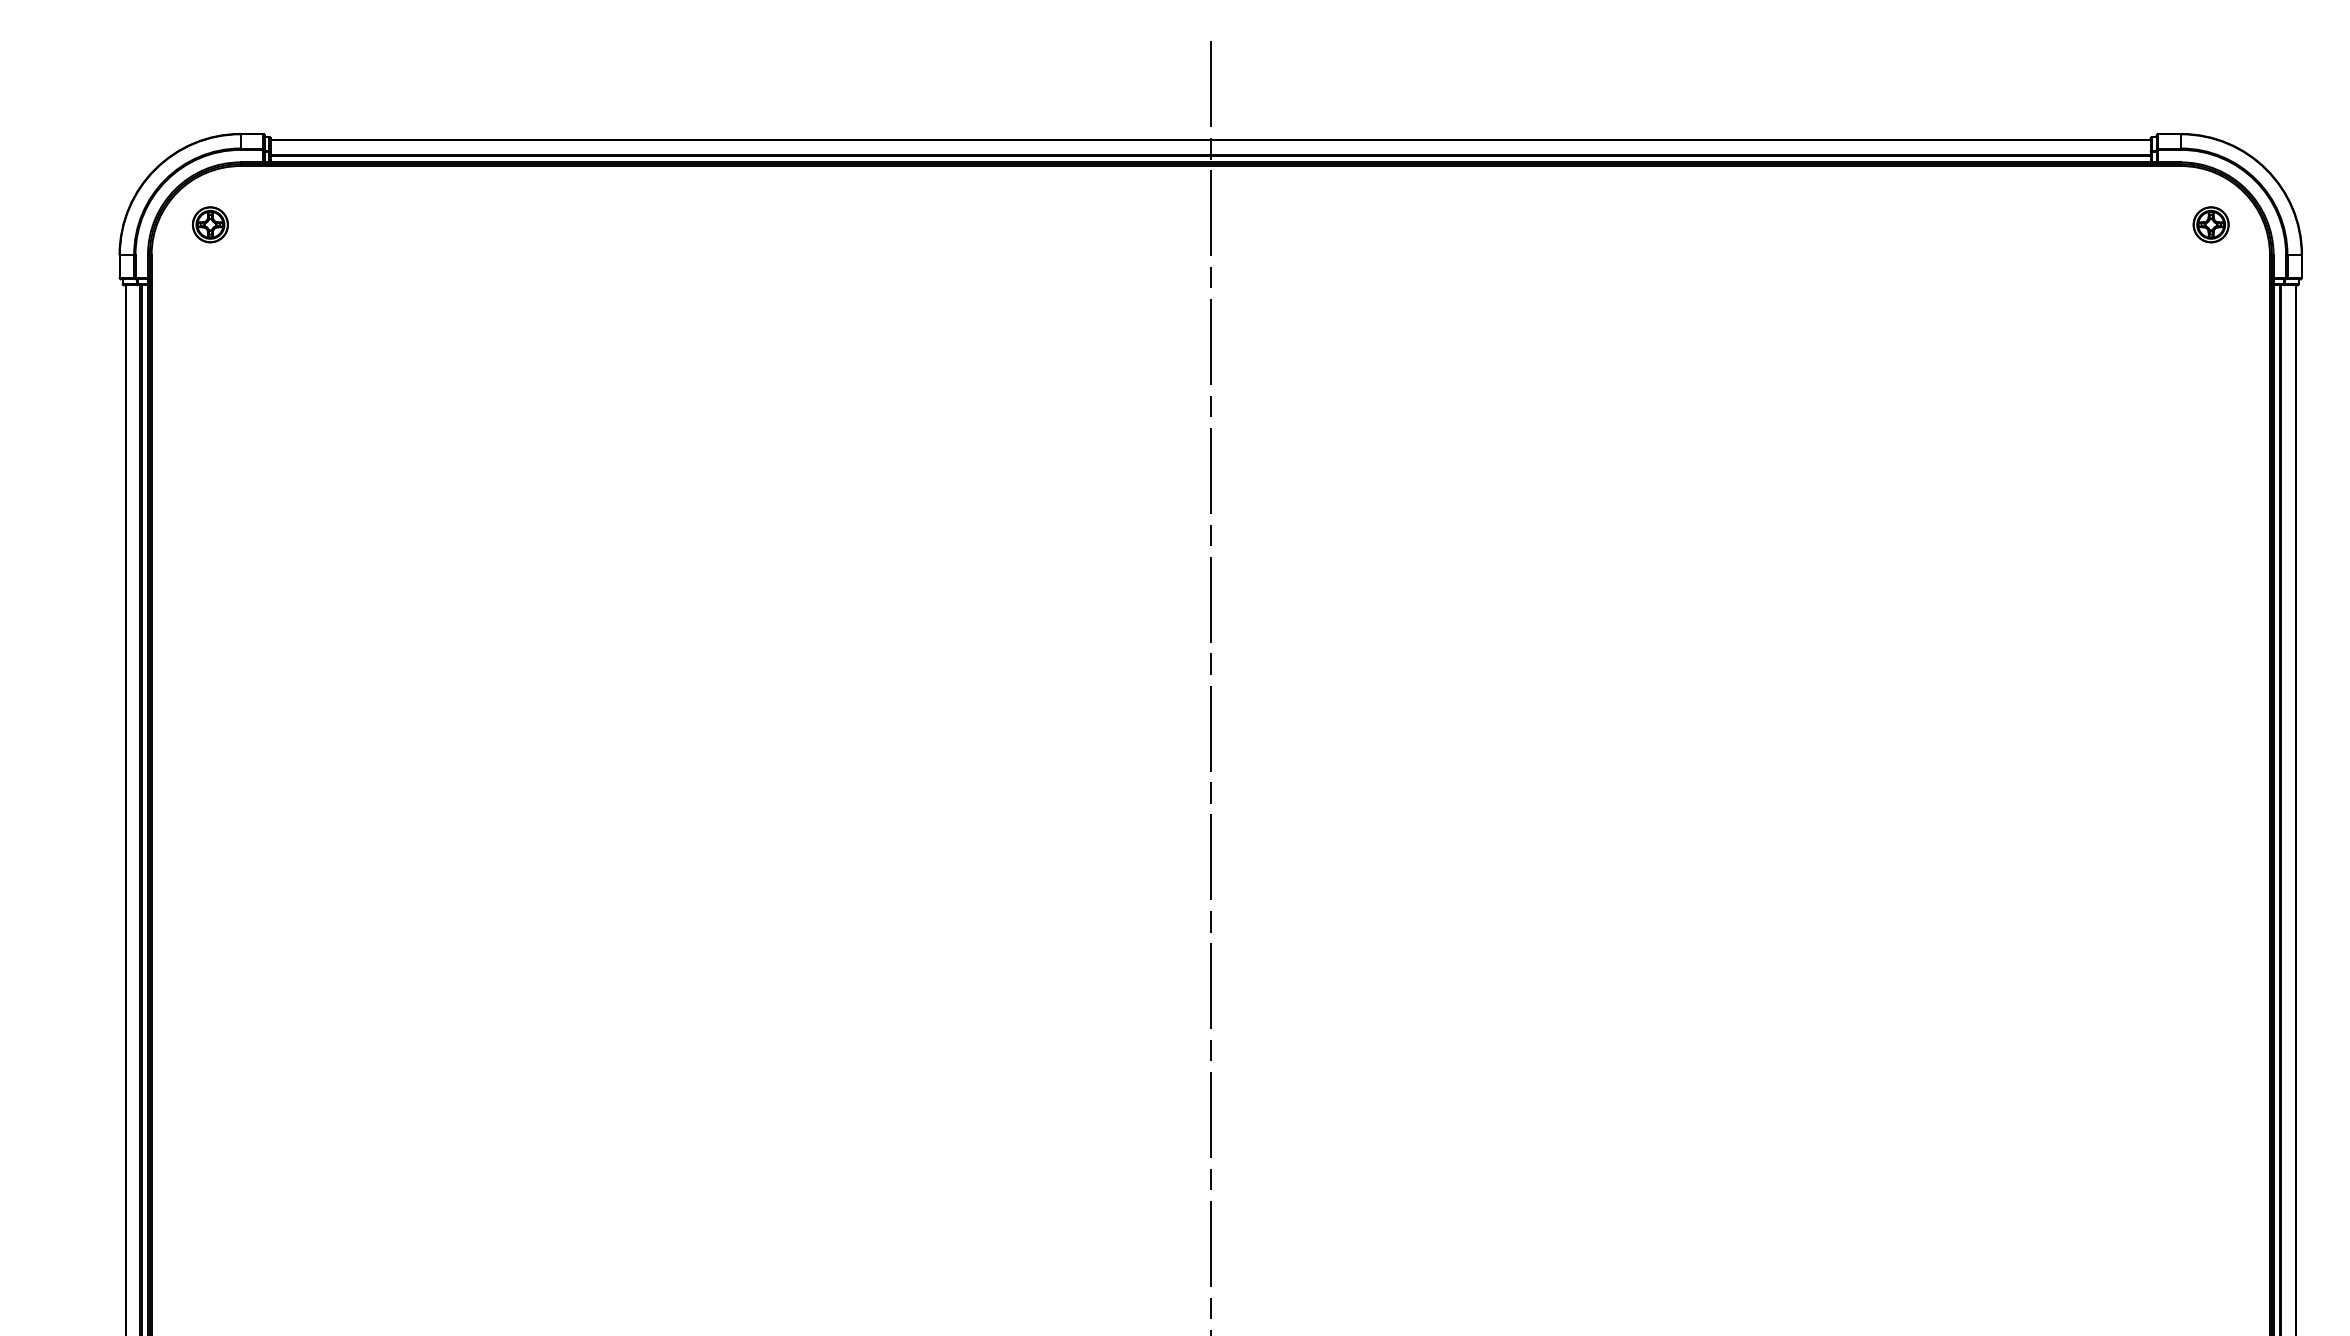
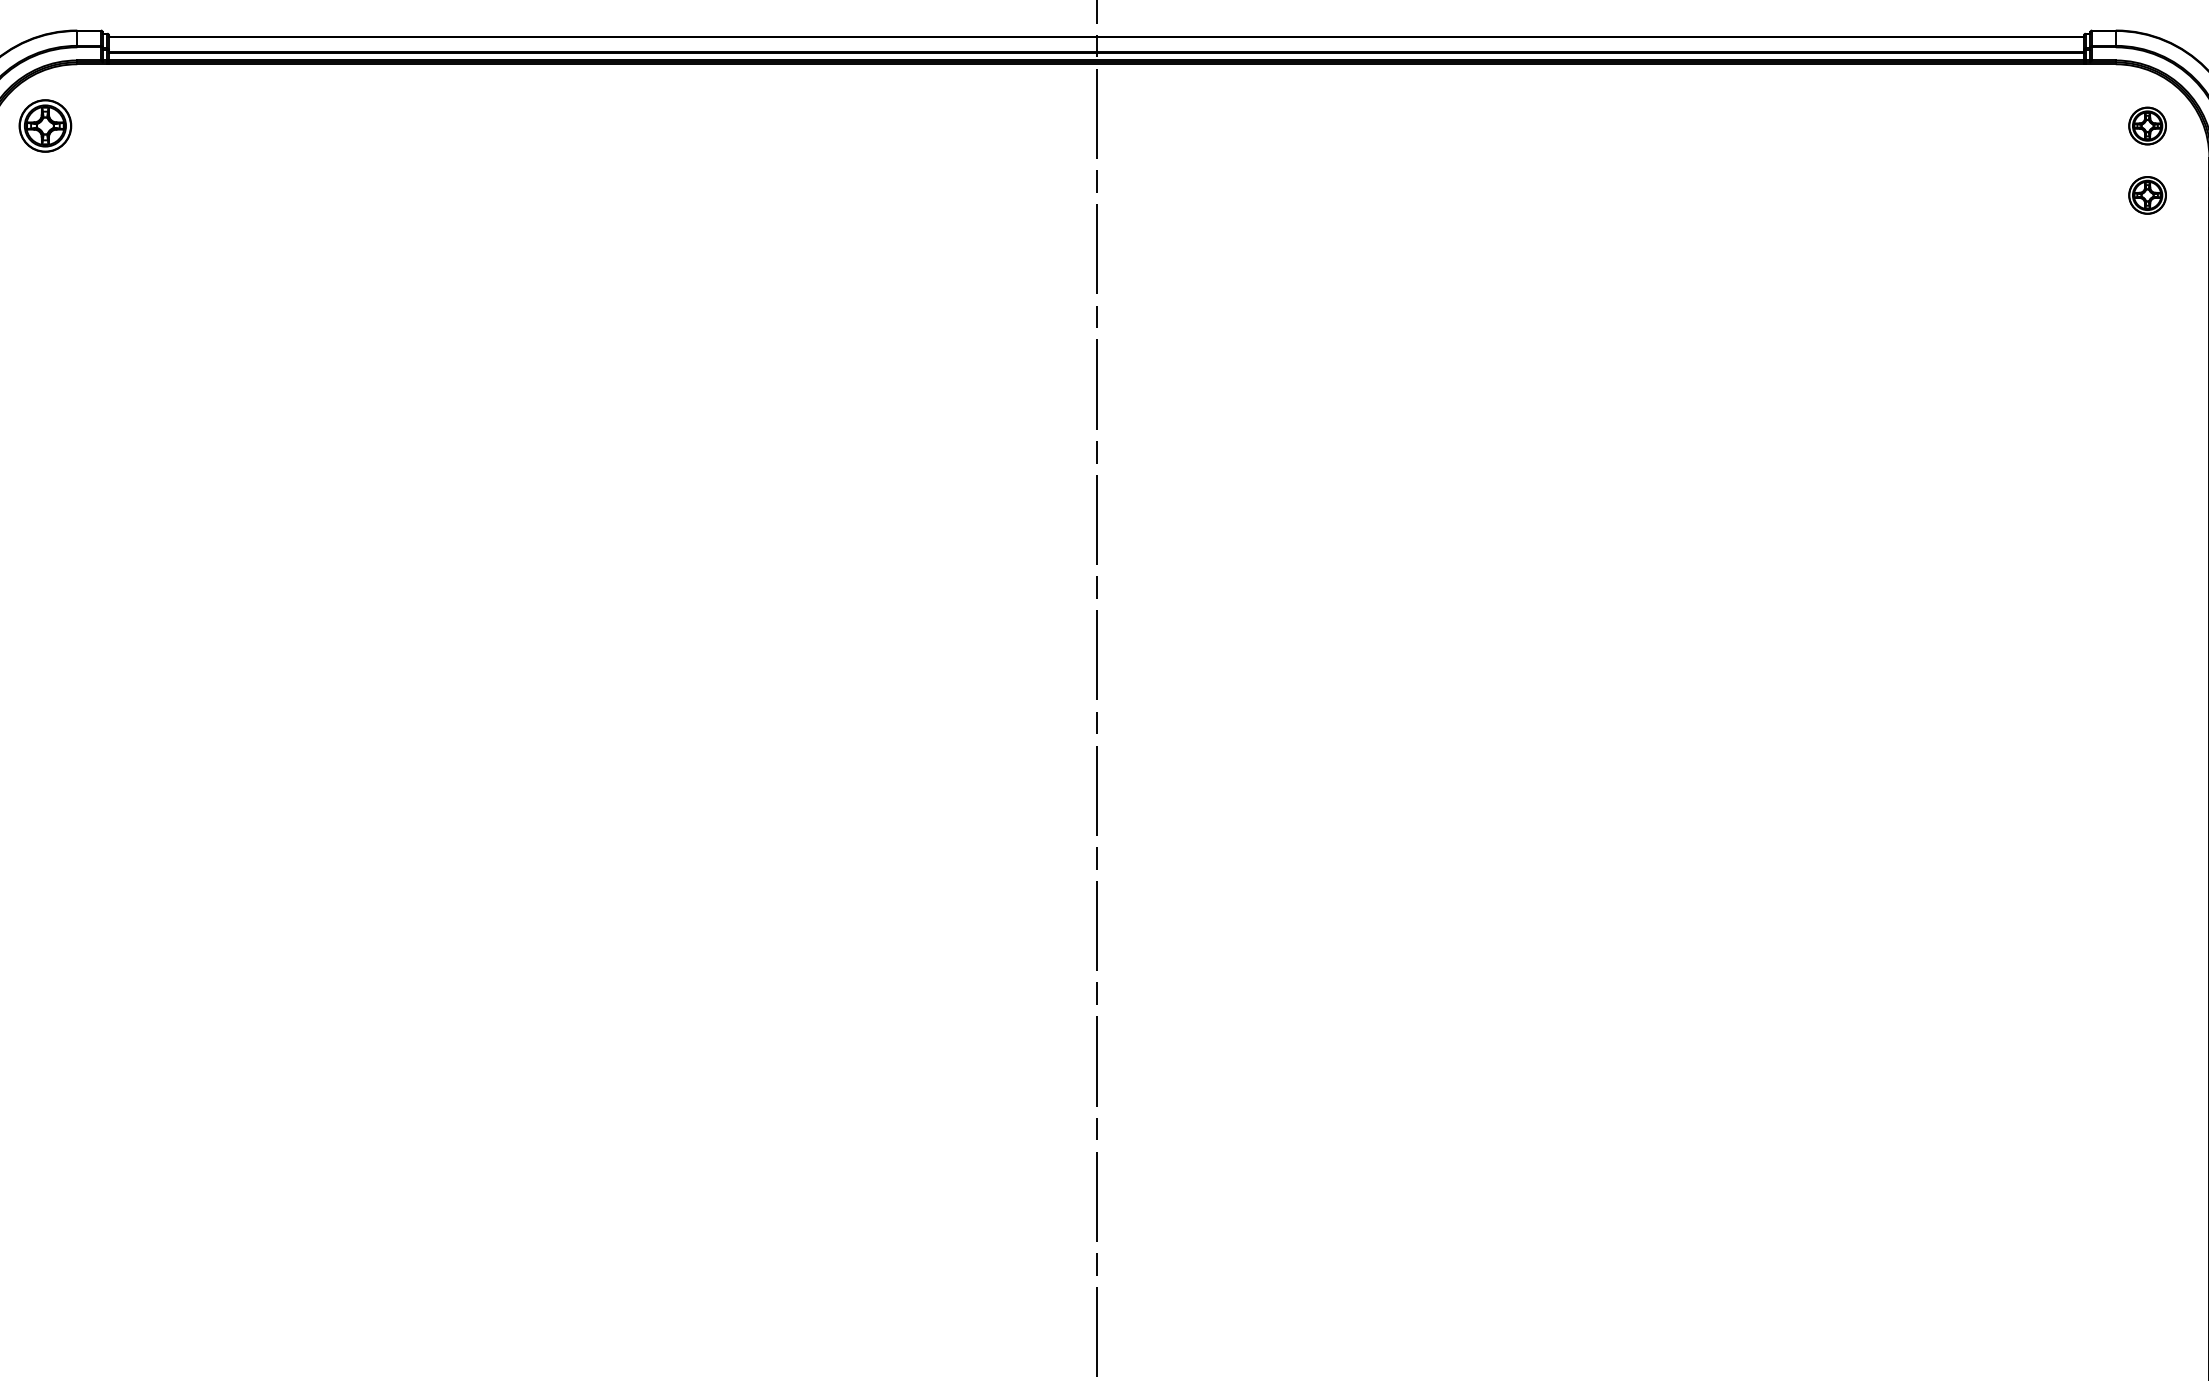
part: (210, 224) -> (45, 125), size x1.4
part: (2210, 290) -> (2146, 195), added

